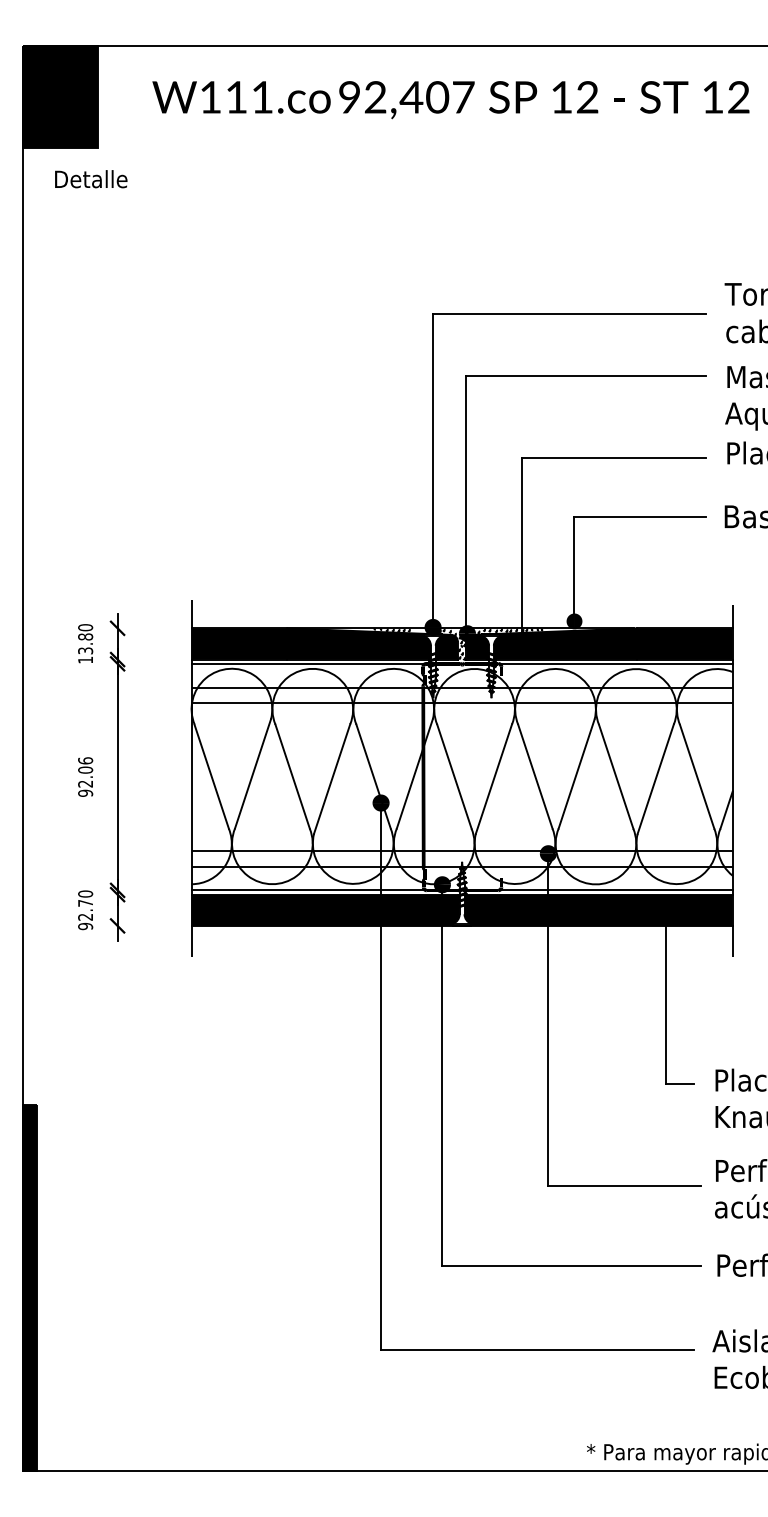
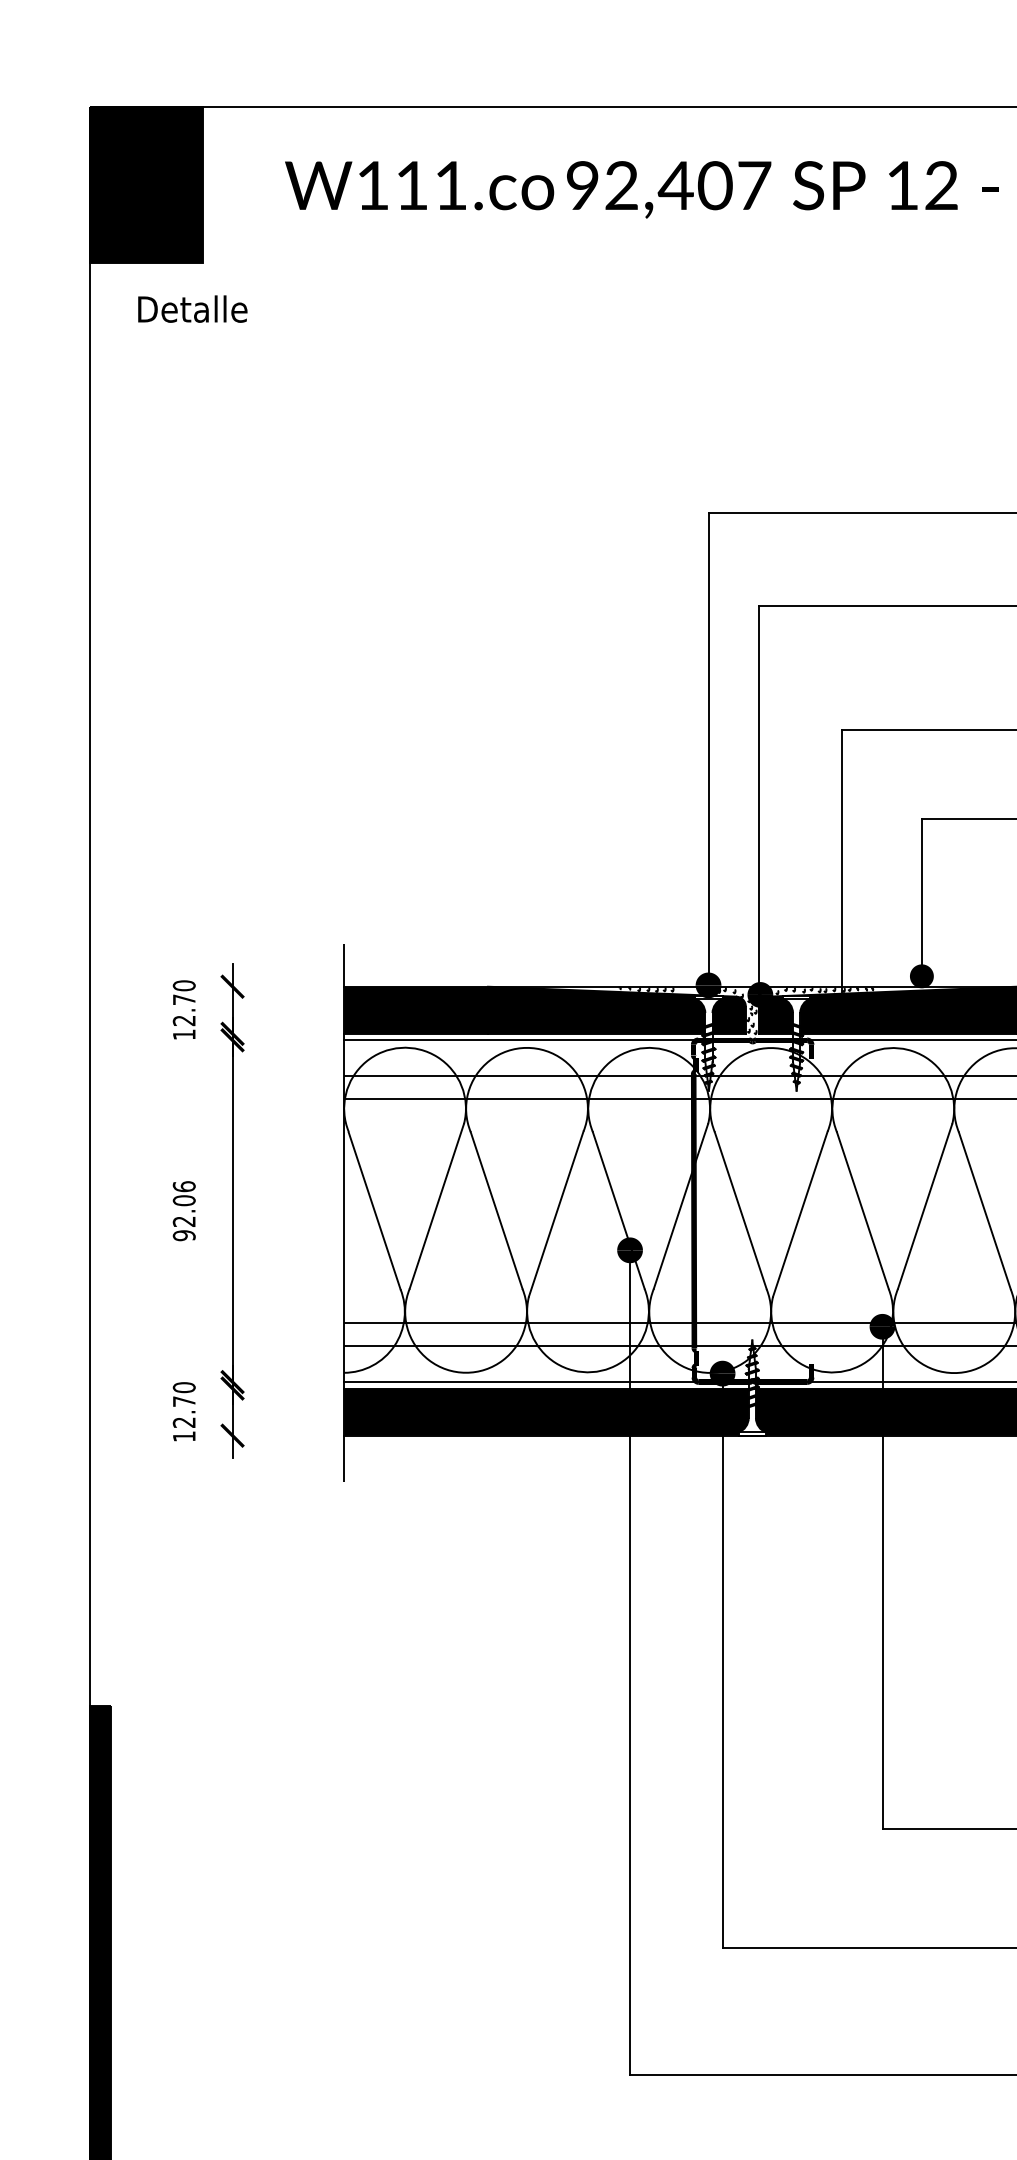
text: (85, 643) -> (184, 1009), 13.80 -> 12.70
text: (85, 926) -> (184, 1436), 92.70 -> 12.70

